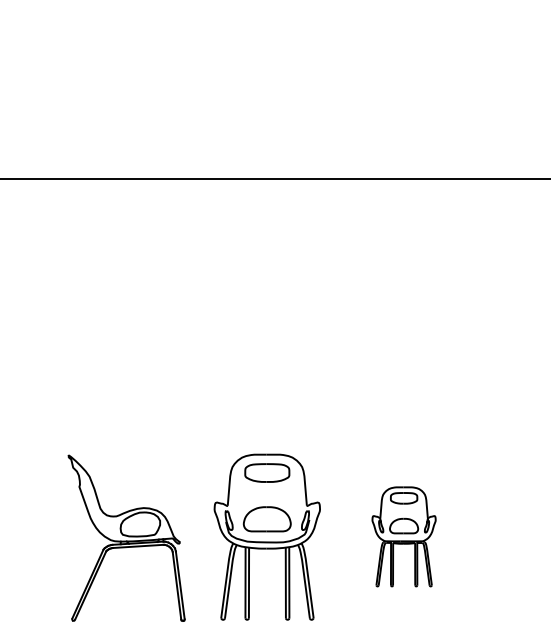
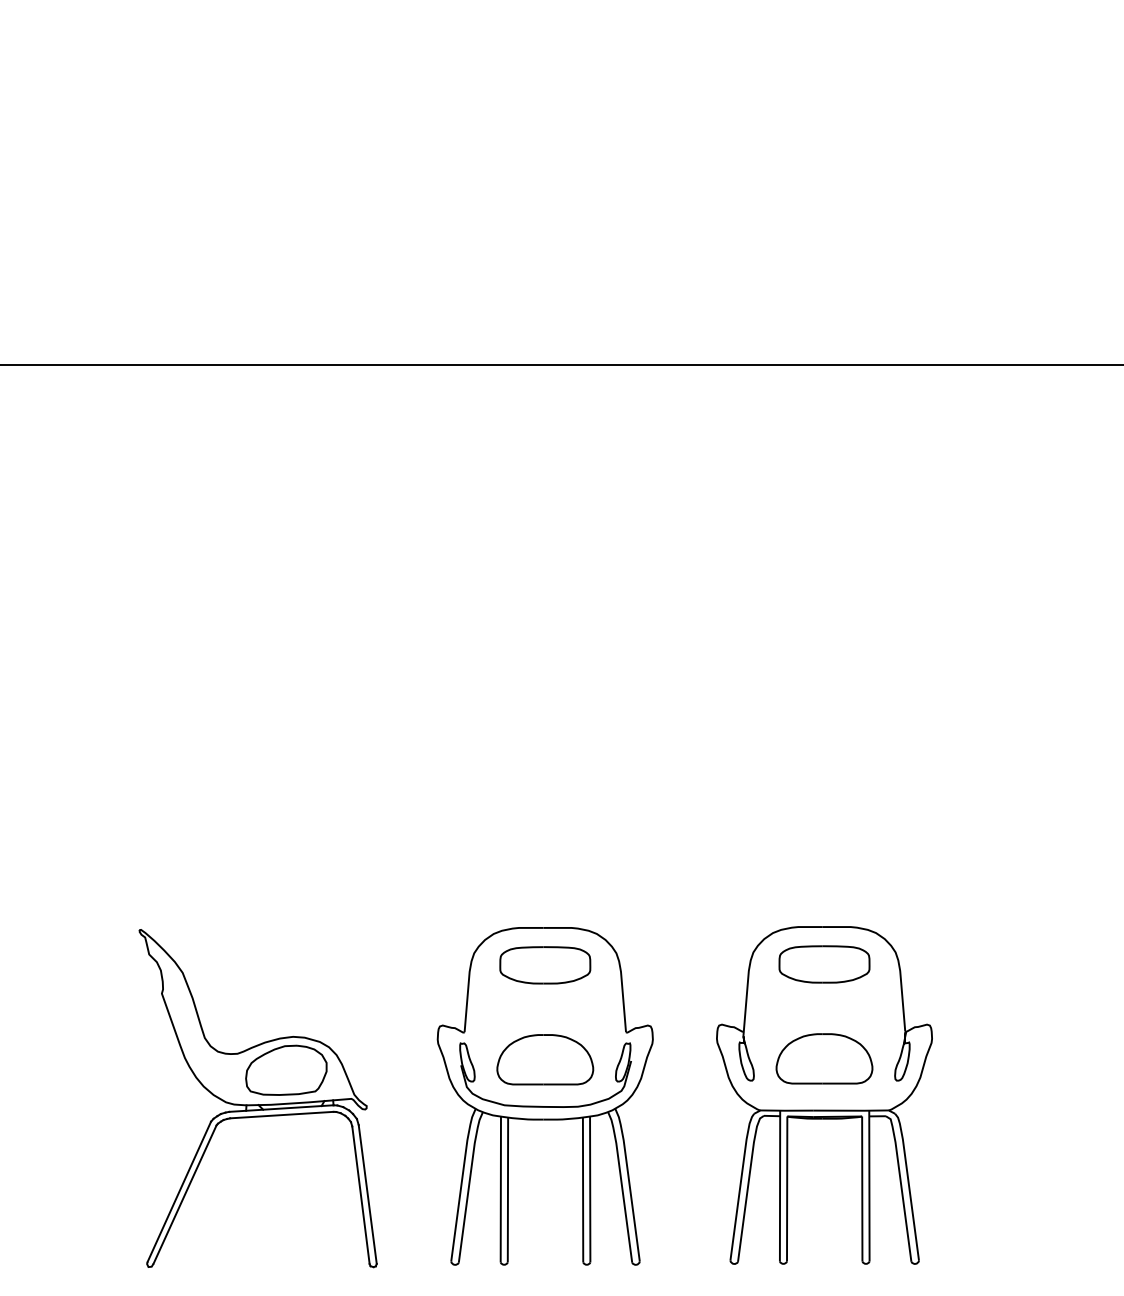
part: (403, 536) -> (823, 1094), size x1.67

